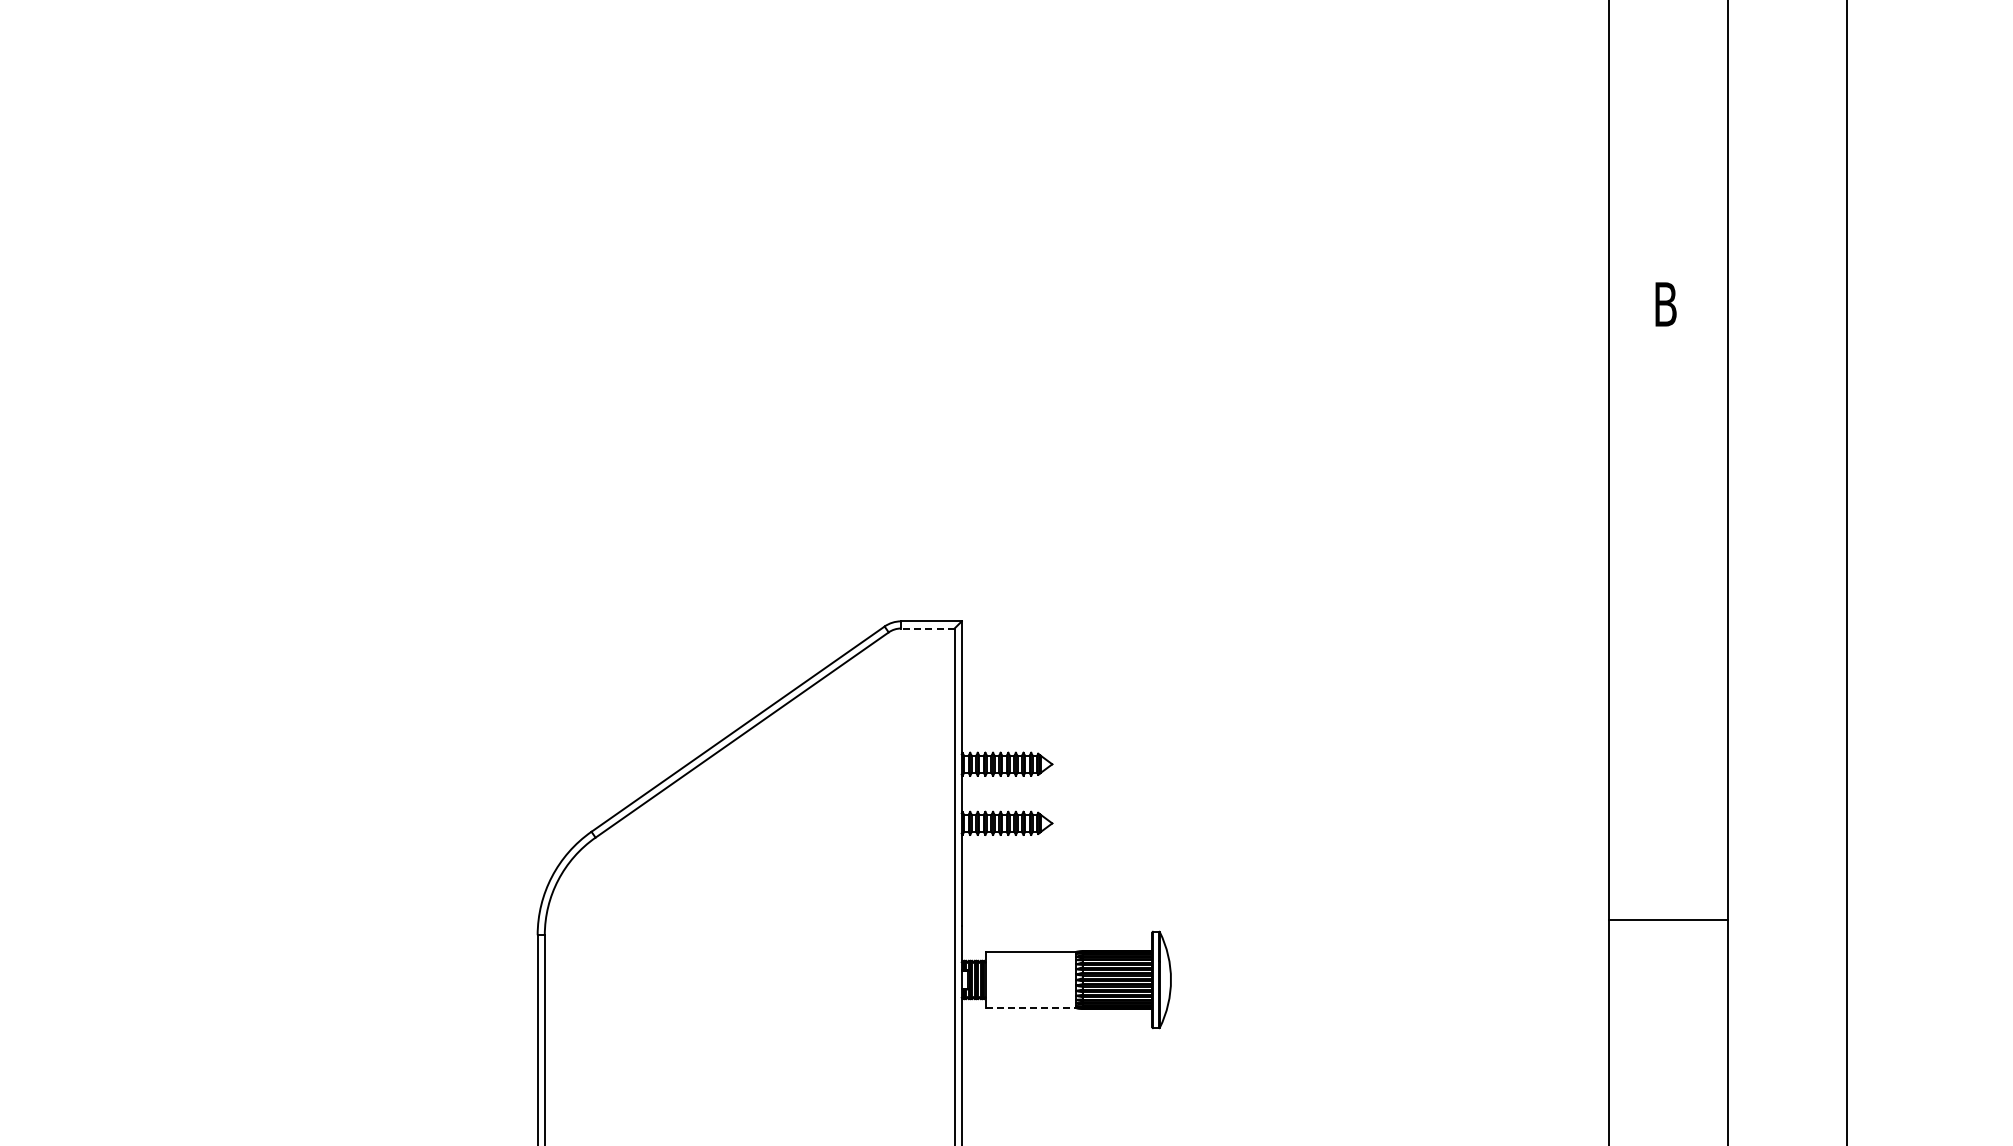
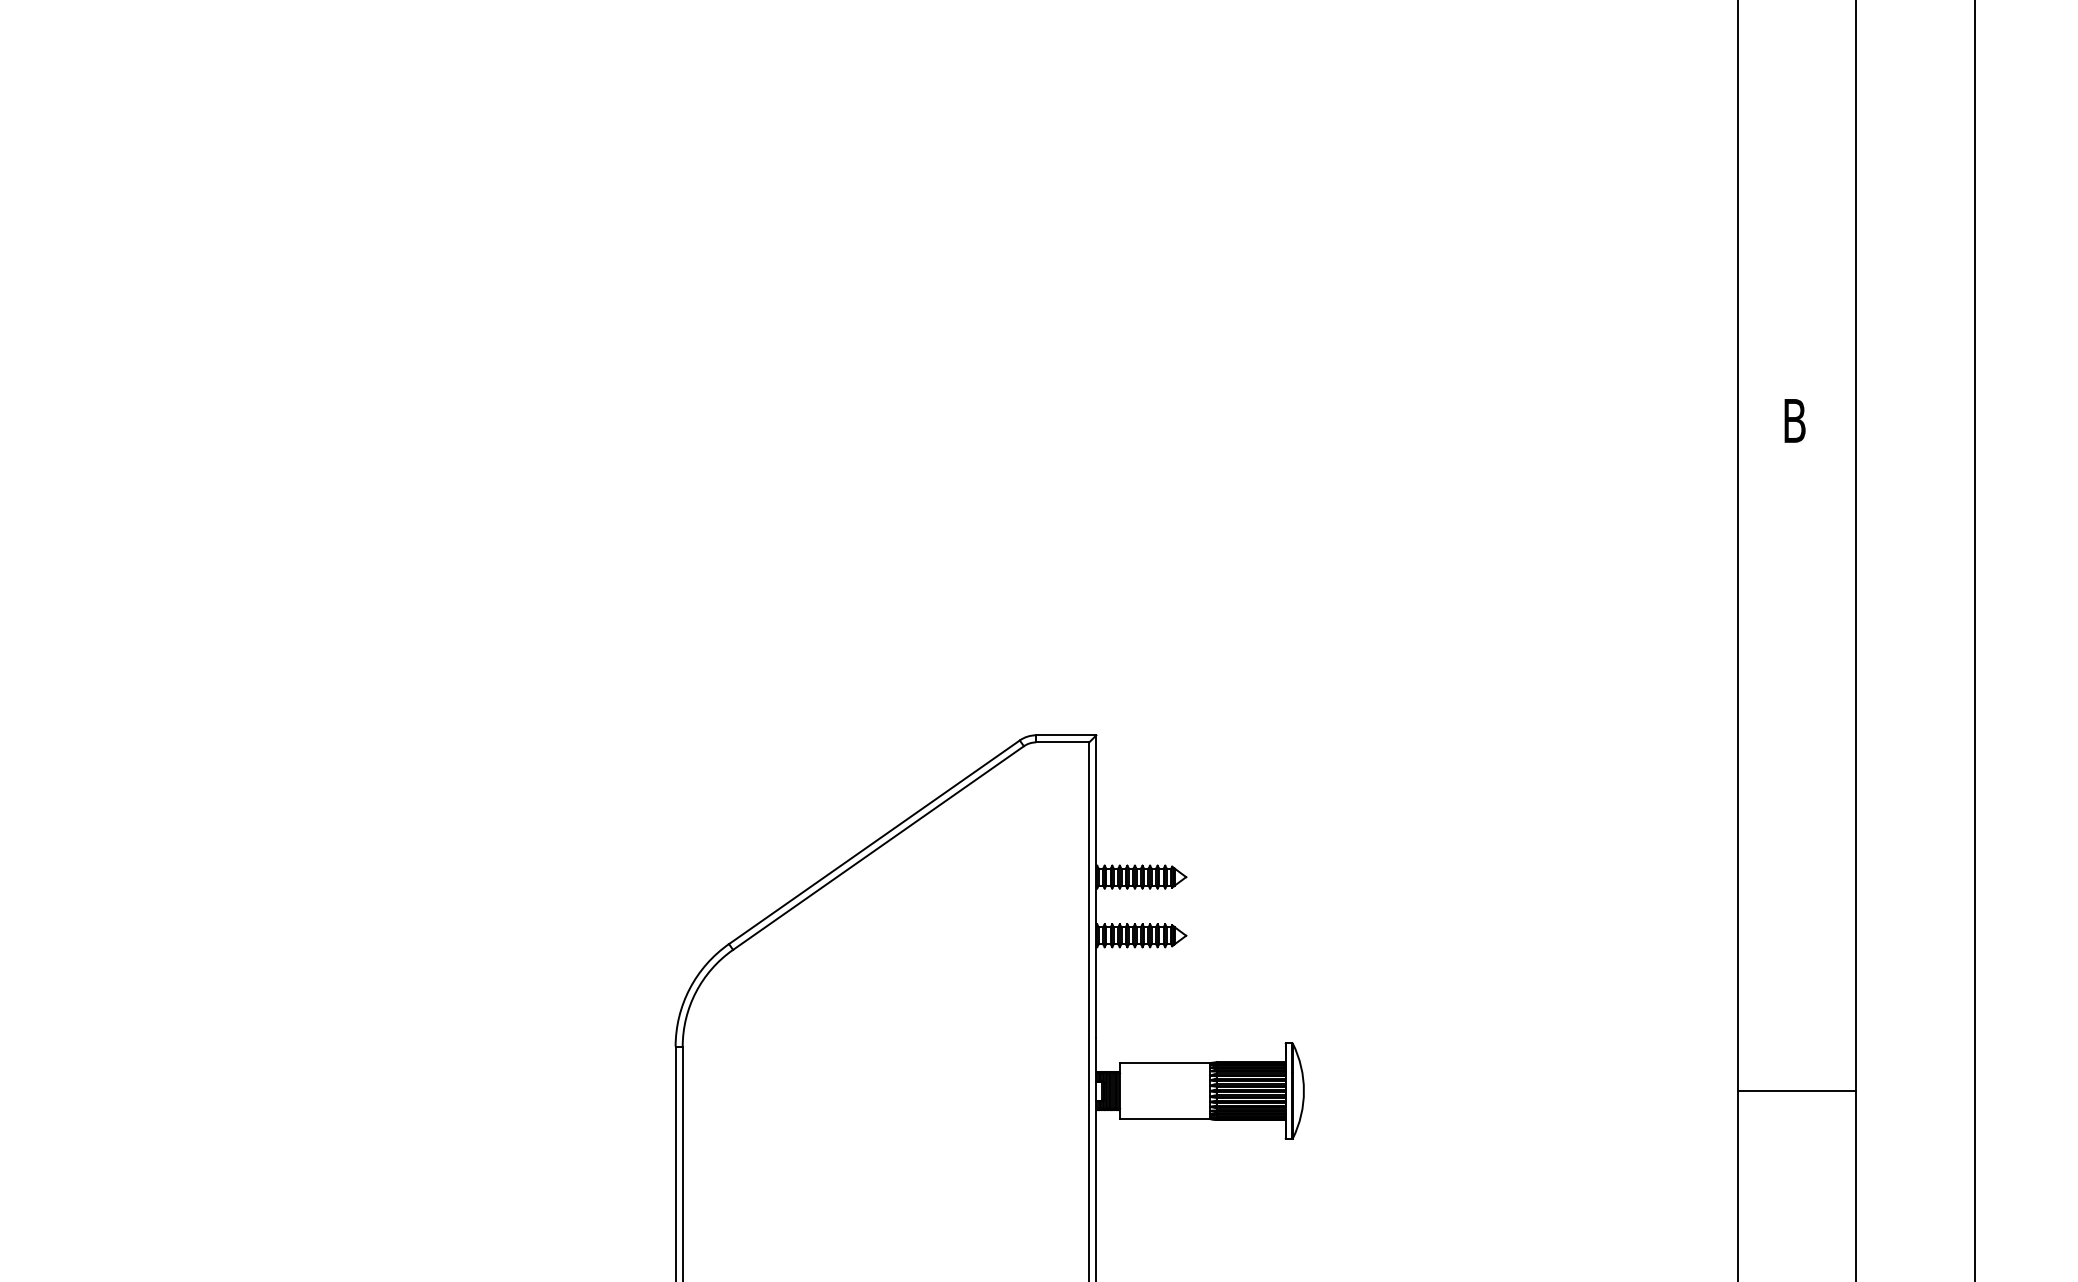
line: (927, 628) -> (1062, 742), dashed -> solid
line: (1668, 919) -> (1797, 1090), moved
line: (1030, 1007) -> (1164, 1118), dashed -> solid

